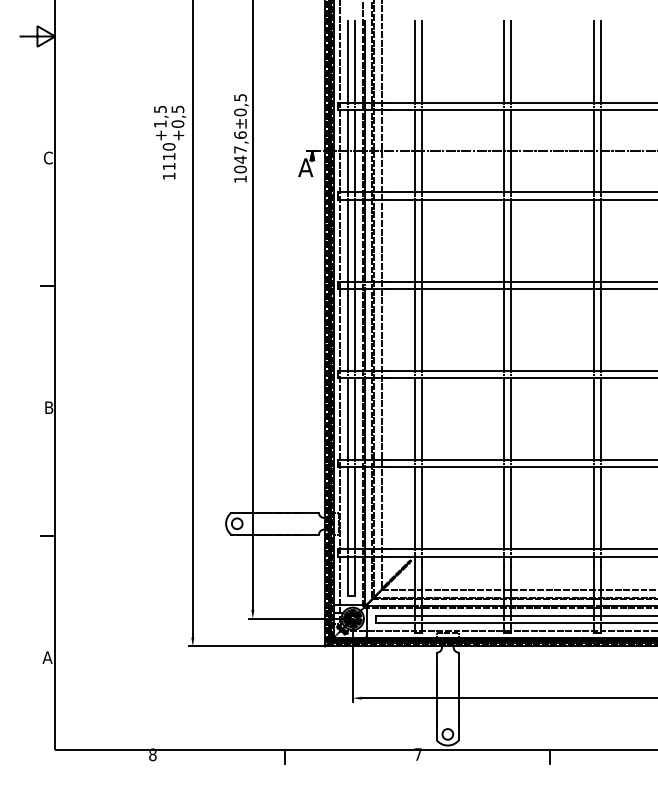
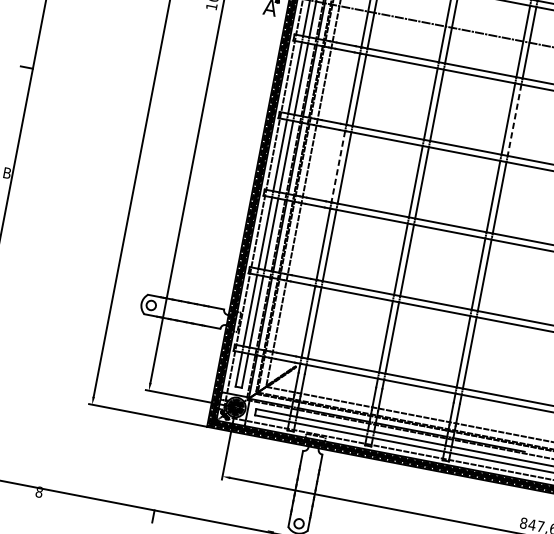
line: (600, 241) -> (514, 120), solid -> dashed
line: (415, 330) -> (338, 167), solid -> dashed

